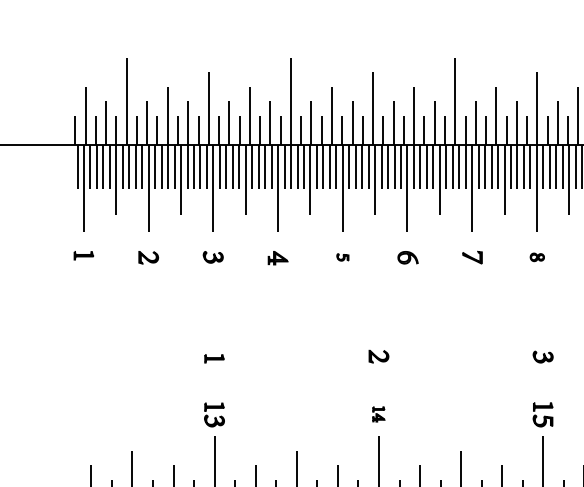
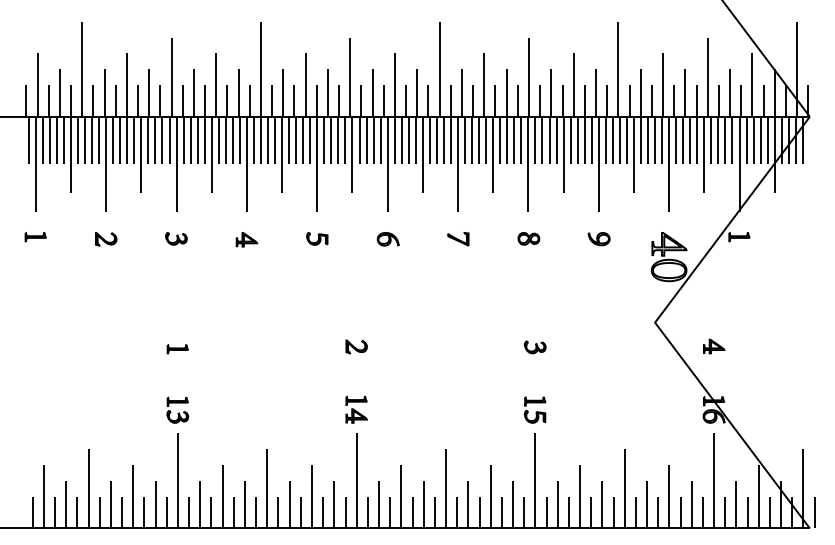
part: (342, 257) -> (317, 238), size x1.67
part: (536, 257) -> (528, 238), size x1.43
part: (378, 414) -> (356, 409), size x1.67

